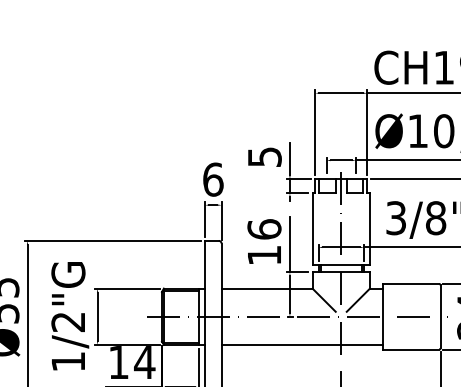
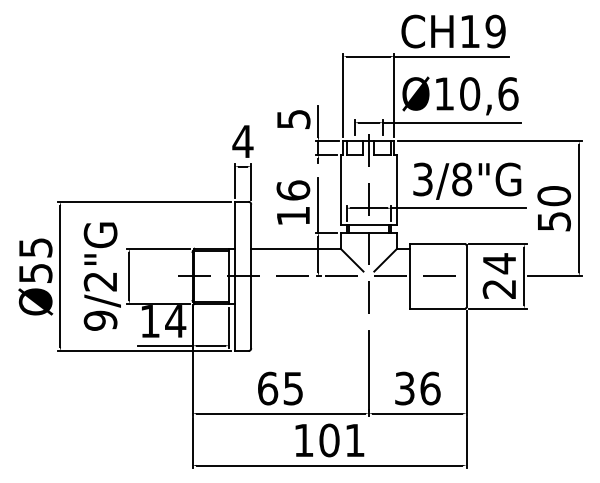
text: (212, 179) -> (242, 141), 6 -> 4
line: (302, 345) -> (330, 304), removed
text: (68, 361) -> (100, 320), 1/2"G -> 9/2"G

